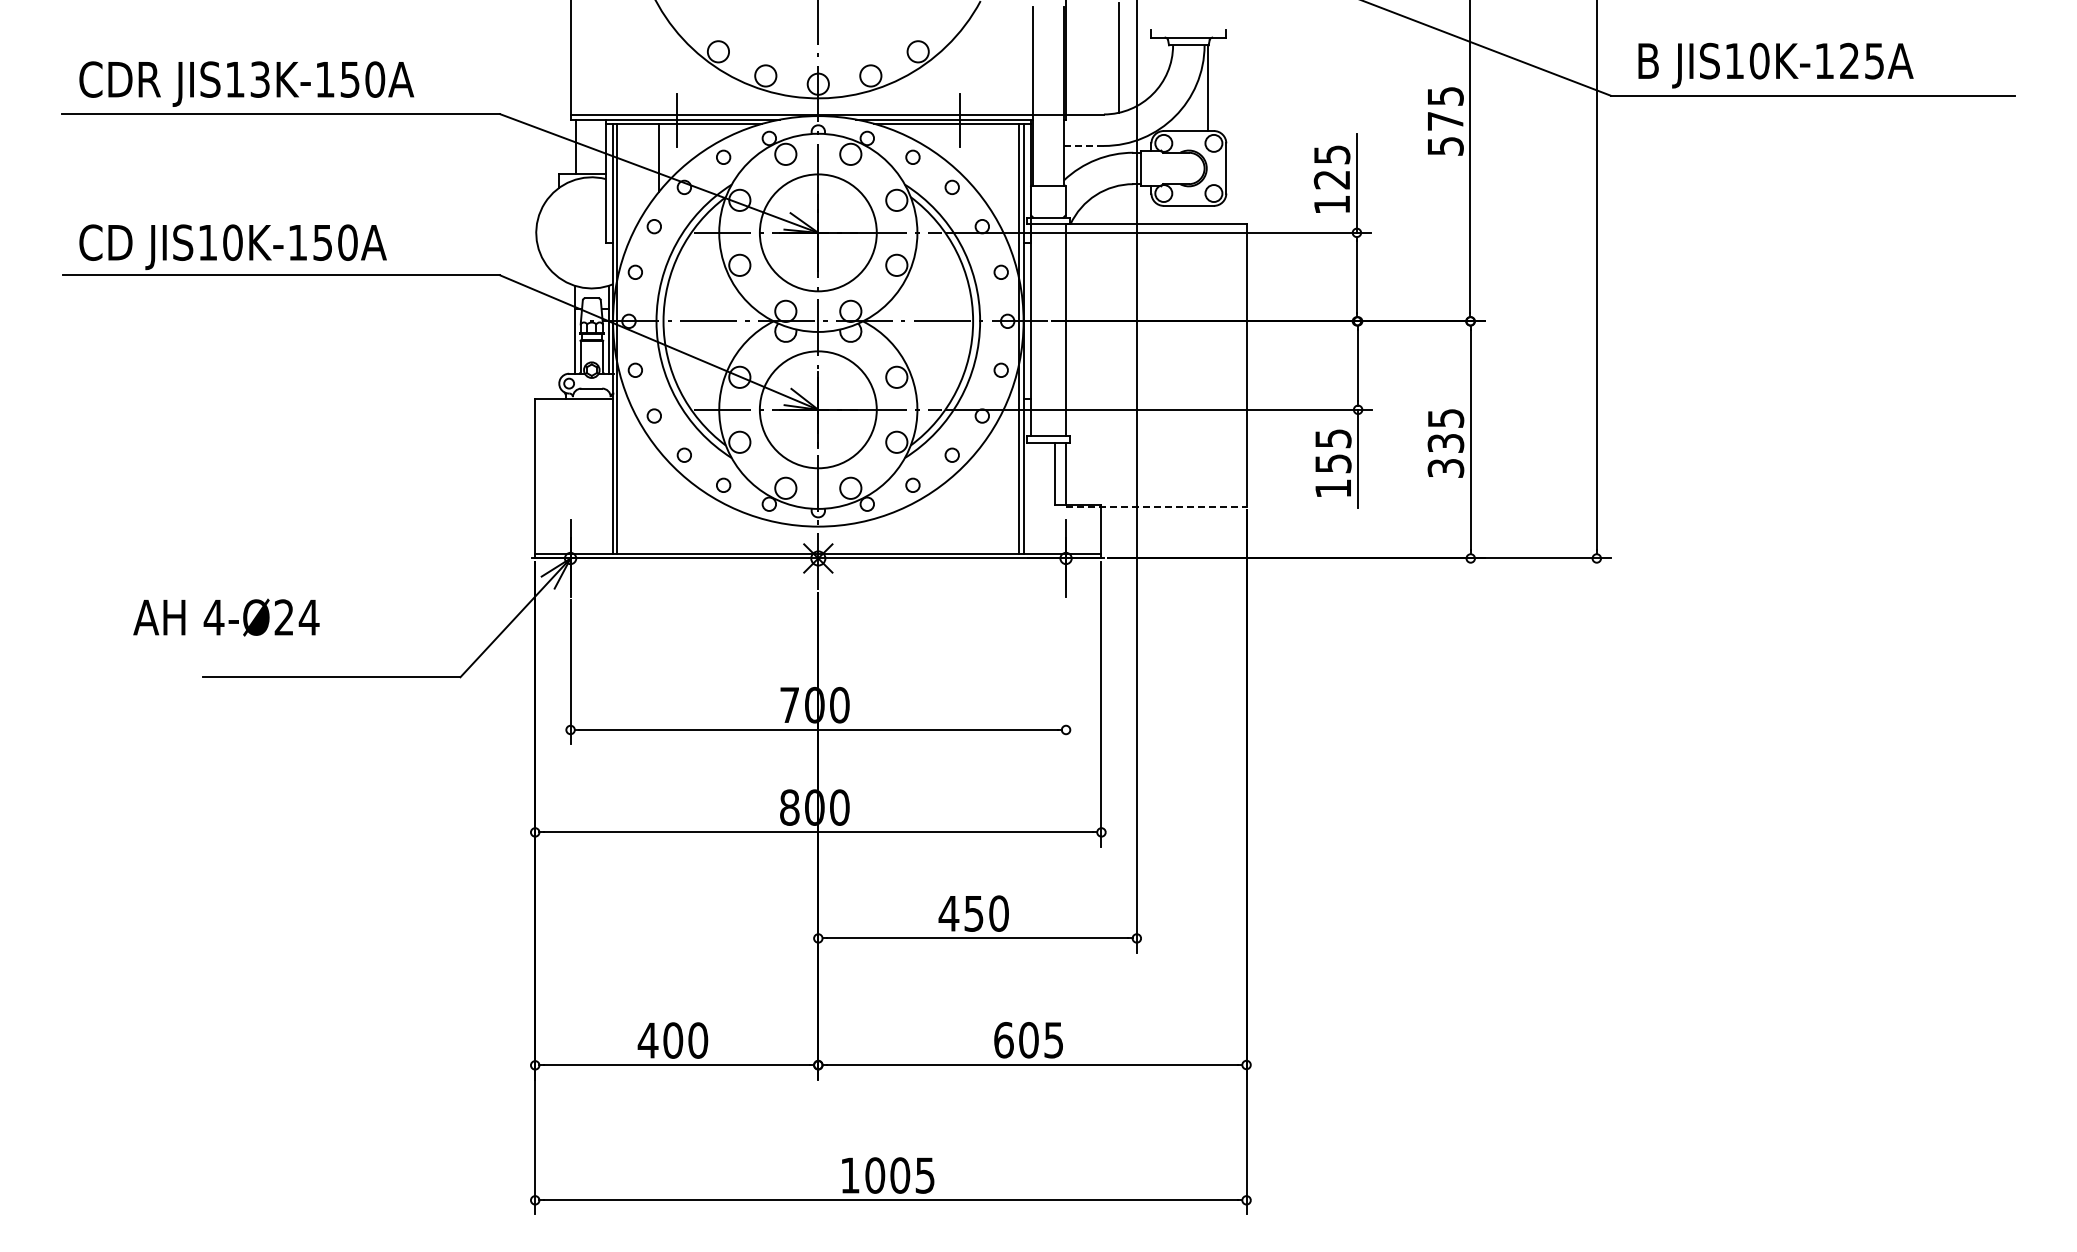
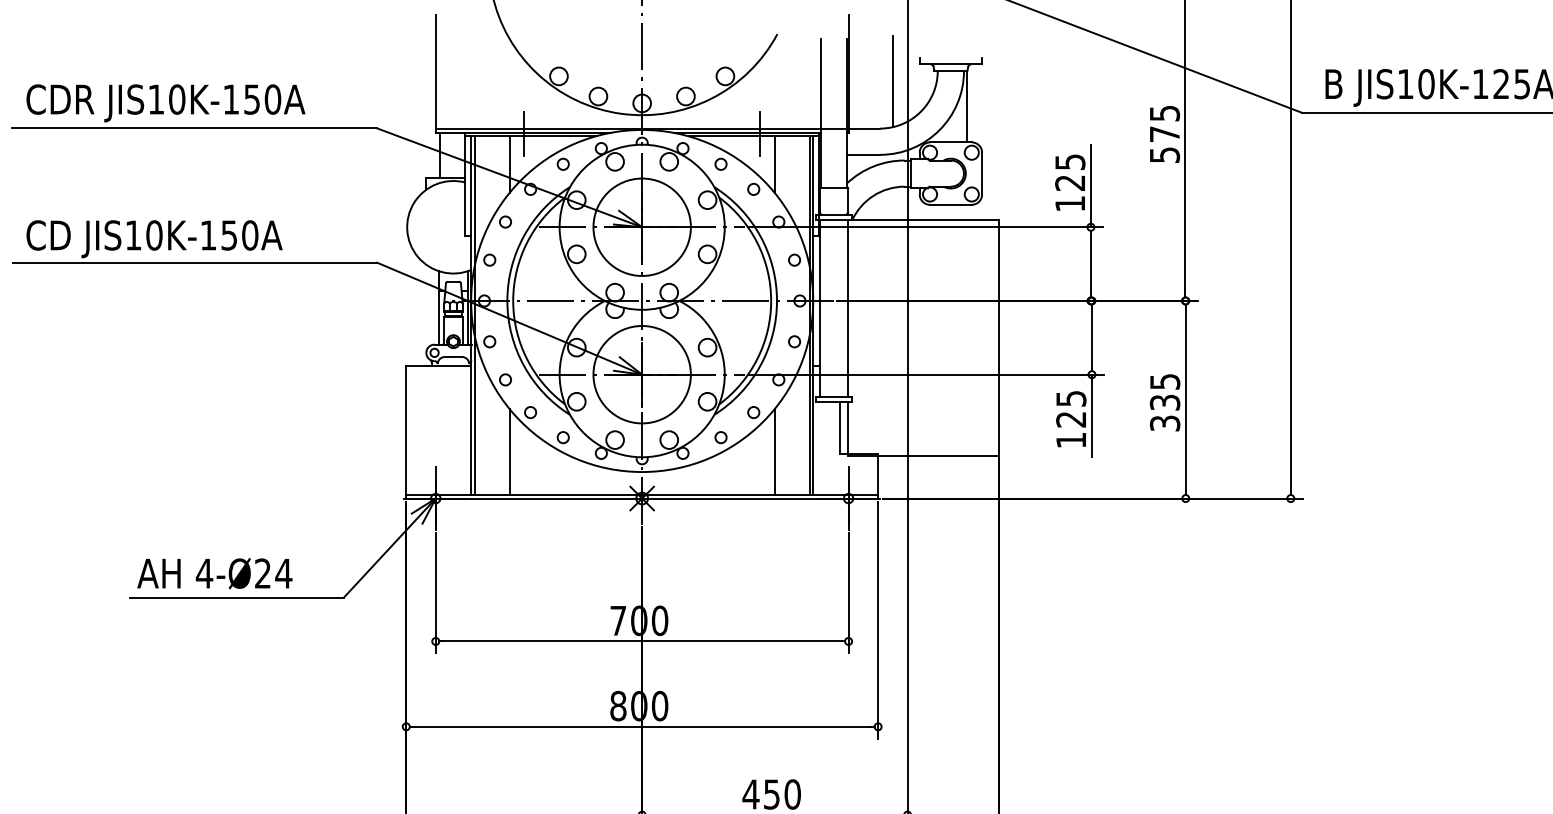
text: (260, 79) -> (177, 99), JIS13K-150A -> JIS10K-150A
line: (1084, 146) -> (863, 155), dashed -> solid
line: (977, 157) -> (774, 164), added
text: (1333, 463) -> (1071, 419), 155 -> 125
line: (659, 502) -> (509, 451), added
line: (977, 502) -> (774, 451), added
line: (1156, 506) -> (923, 455), dashed -> solid
text: (226, 617) -> (214, 573), moved
line: (1066, 672) -> (848, 593), added

